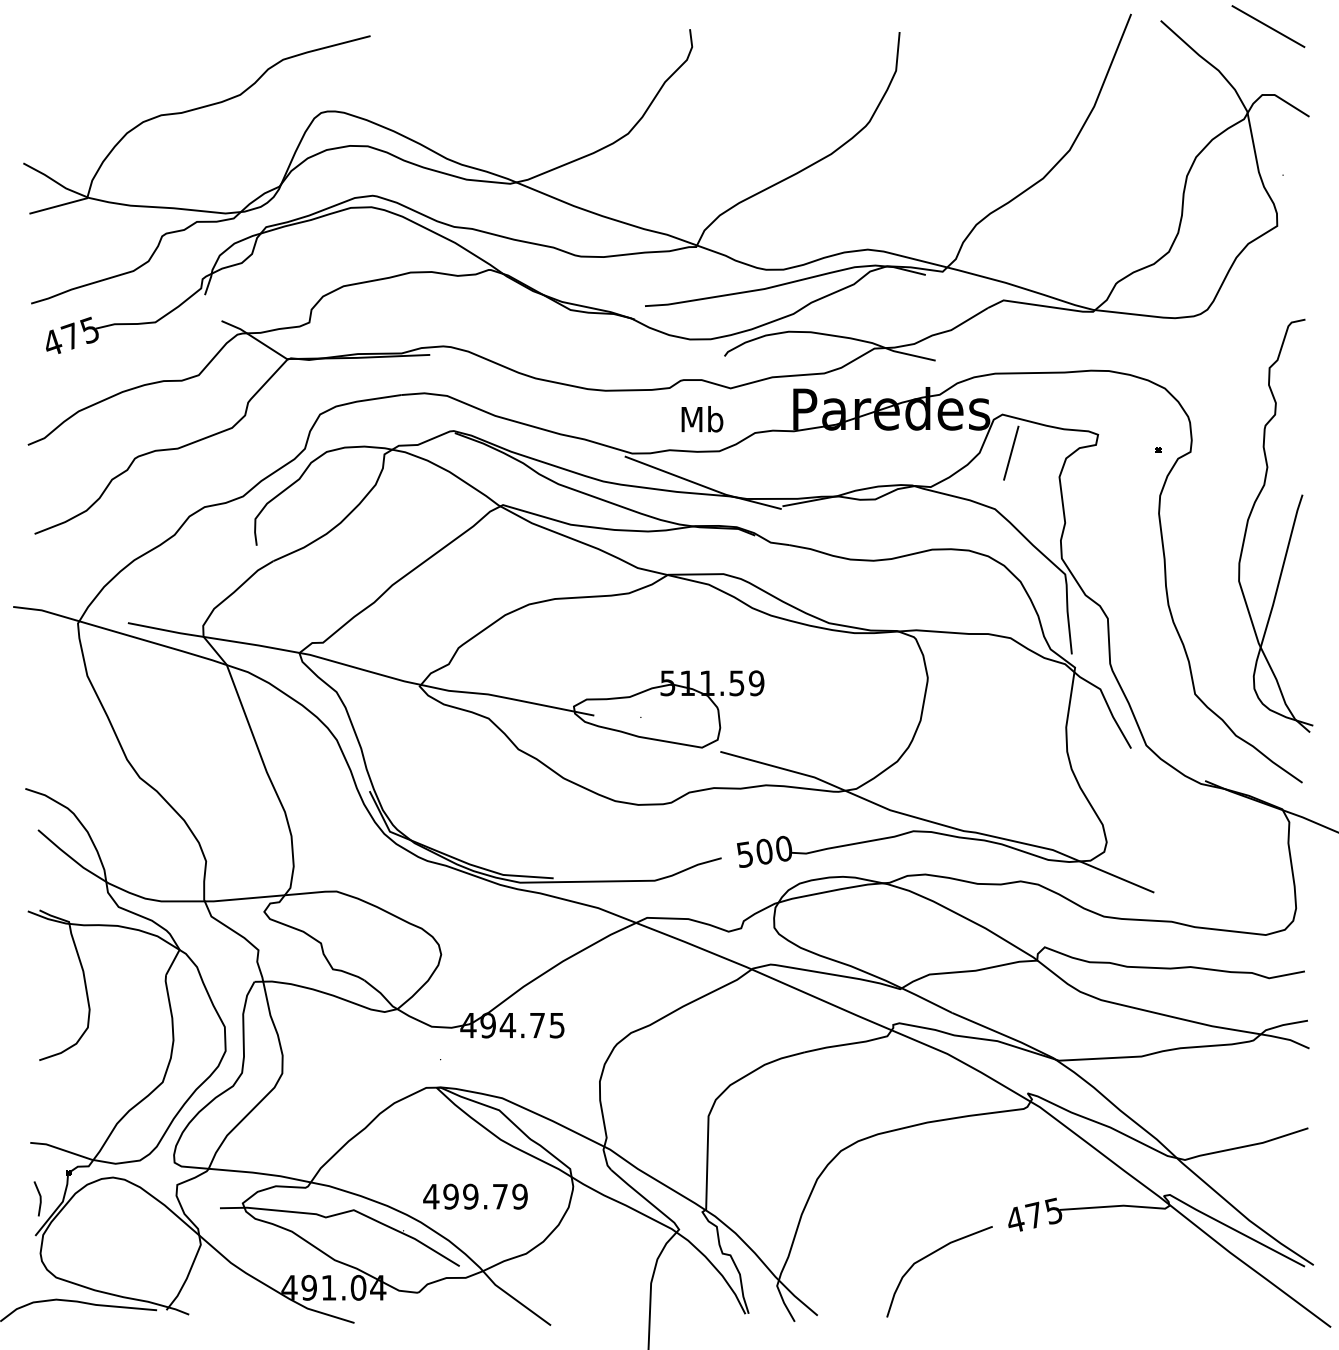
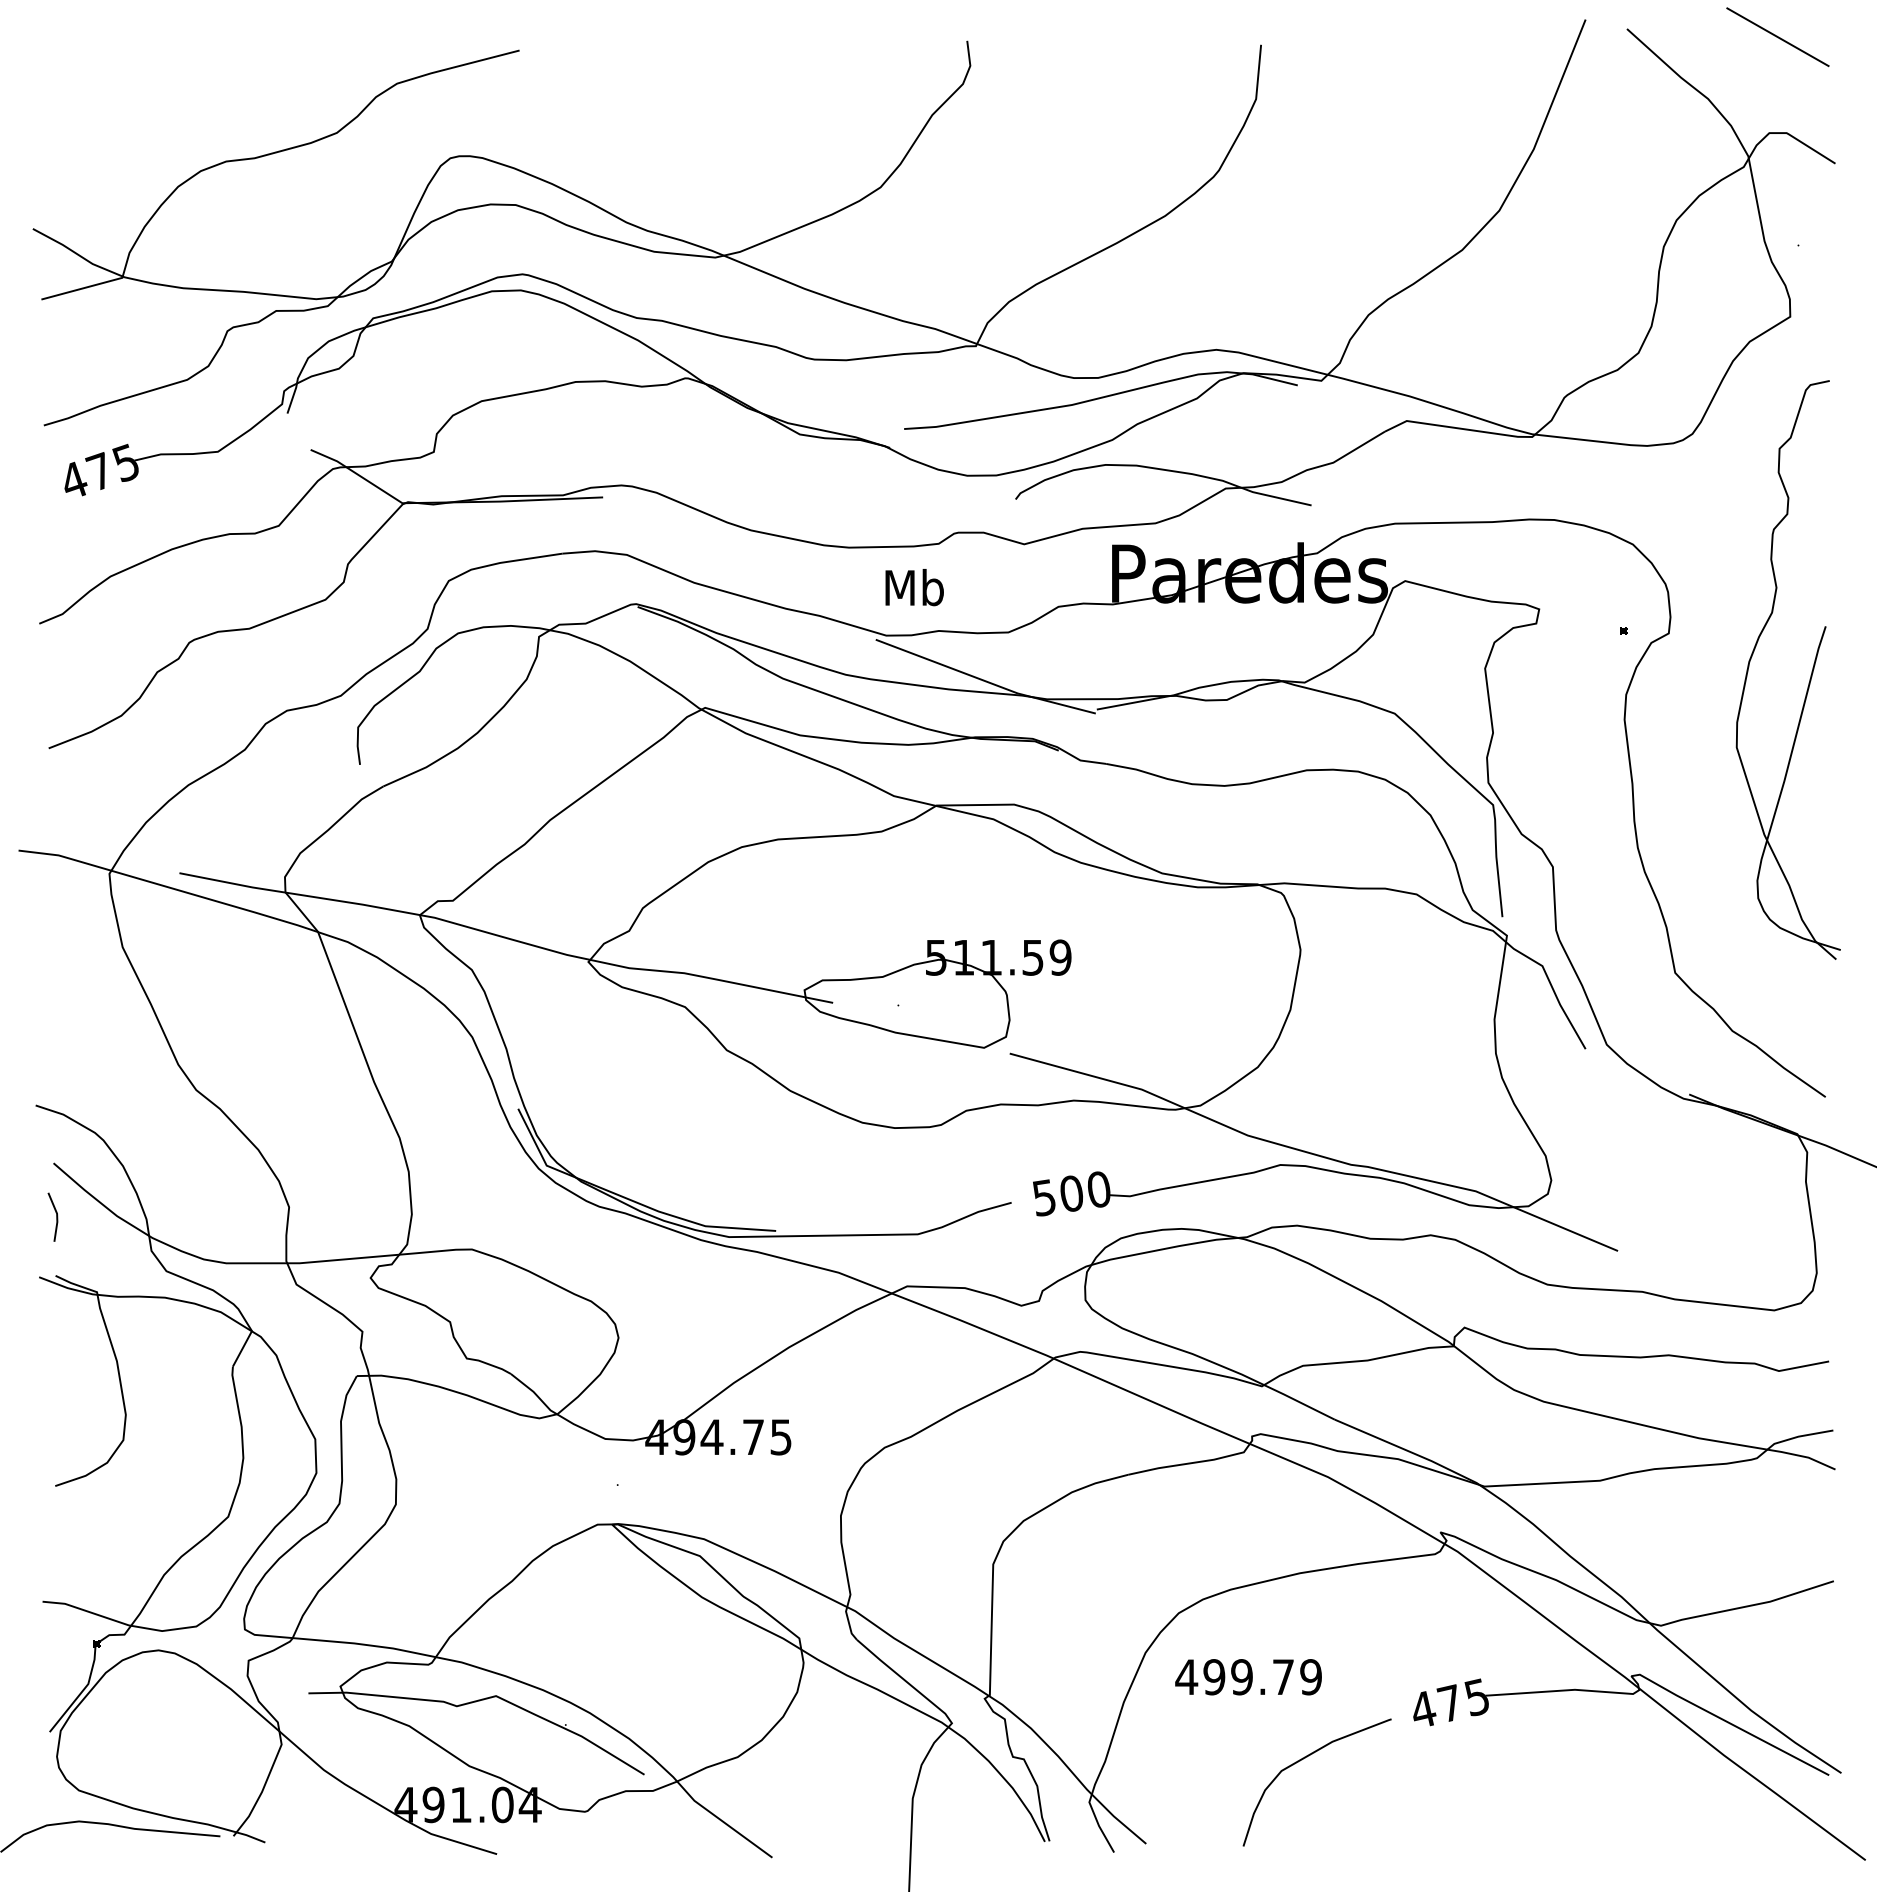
text: (702, 419) -> (914, 587), moved
line: (1011, 453) -> (1417, 635), removed
part: (1291, 529) -> (1810, 675), moved
text: (475, 1196) -> (1248, 1677), moved
line: (40, 1198) -> (56, 1216), moved

